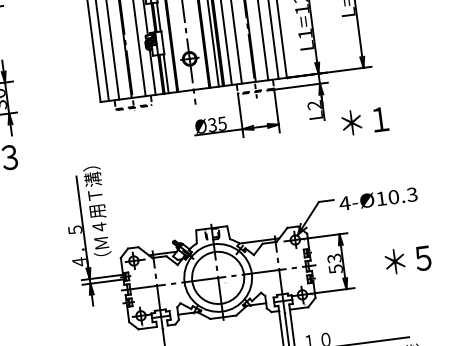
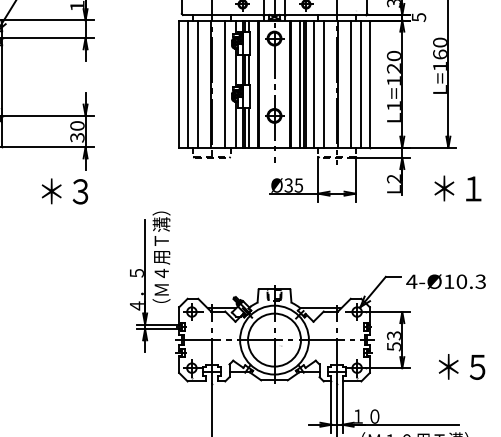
text: (364, 121) -> (457, 188), moved
text: (407, 259) -> (461, 366), moved

